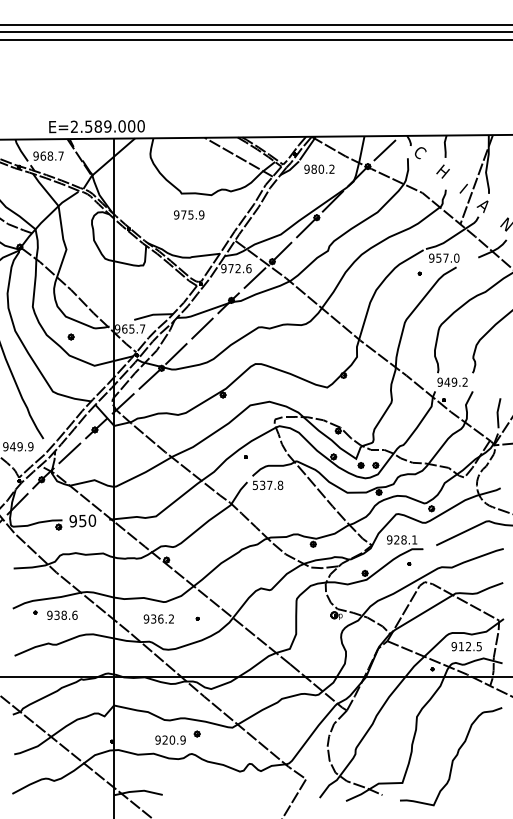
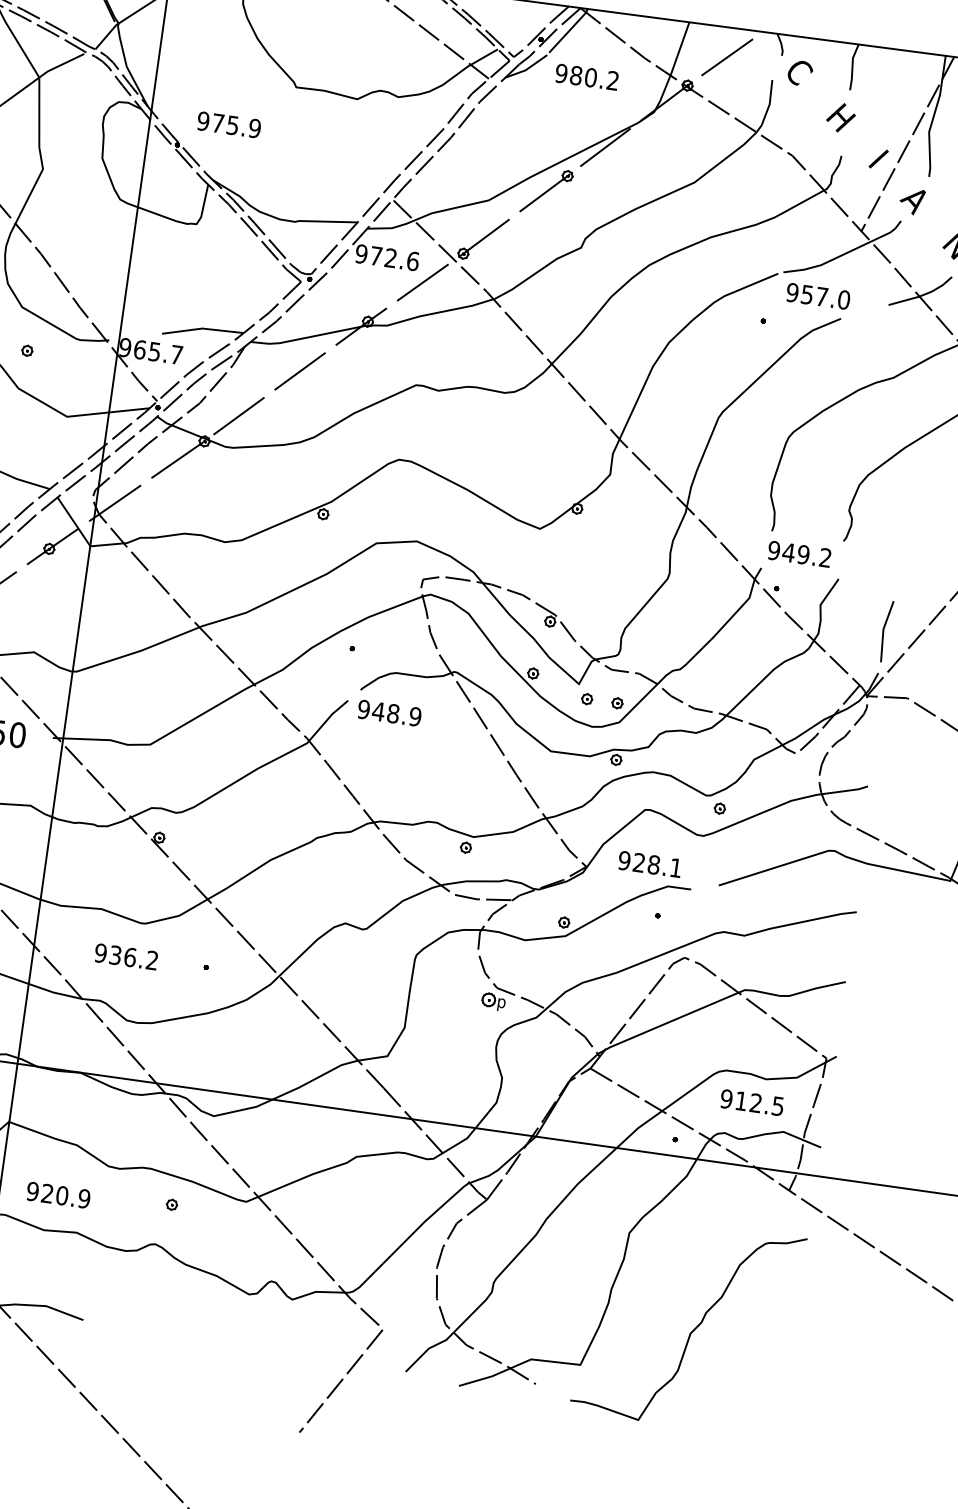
text: (189, 214) -> (229, 124), moved
text: (267, 484) -> (388, 711), 537.8 -> 948.9
text: (170, 739) -> (58, 1193), moved

